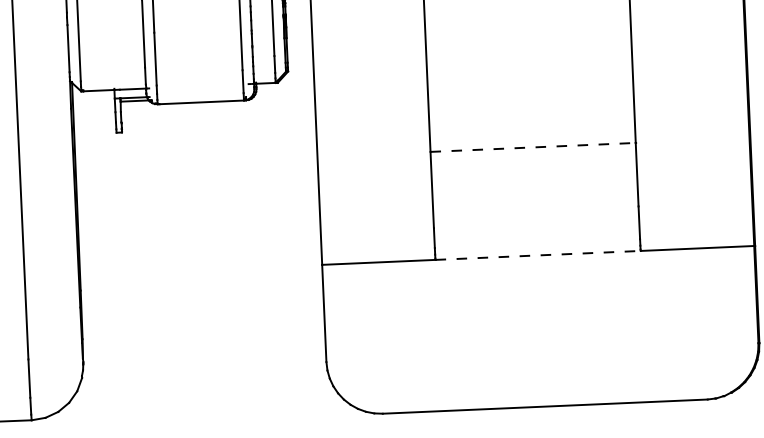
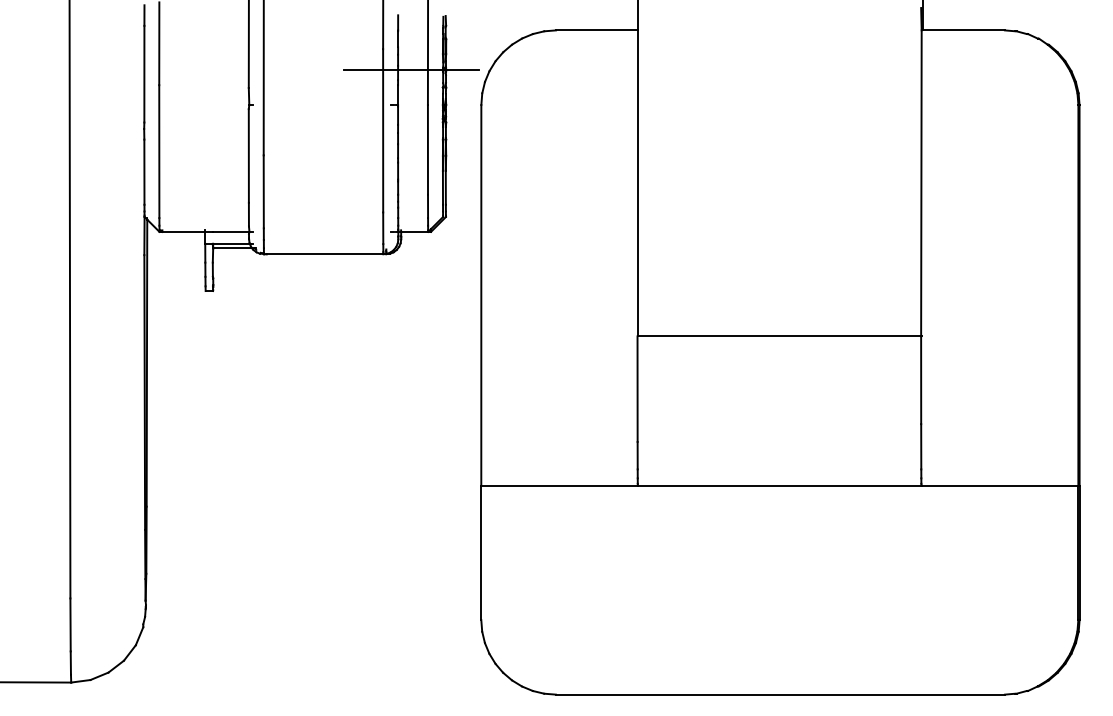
line: (533, 147) -> (779, 336), dashed -> solid
line: (537, 255) -> (779, 485), dashed -> solid

